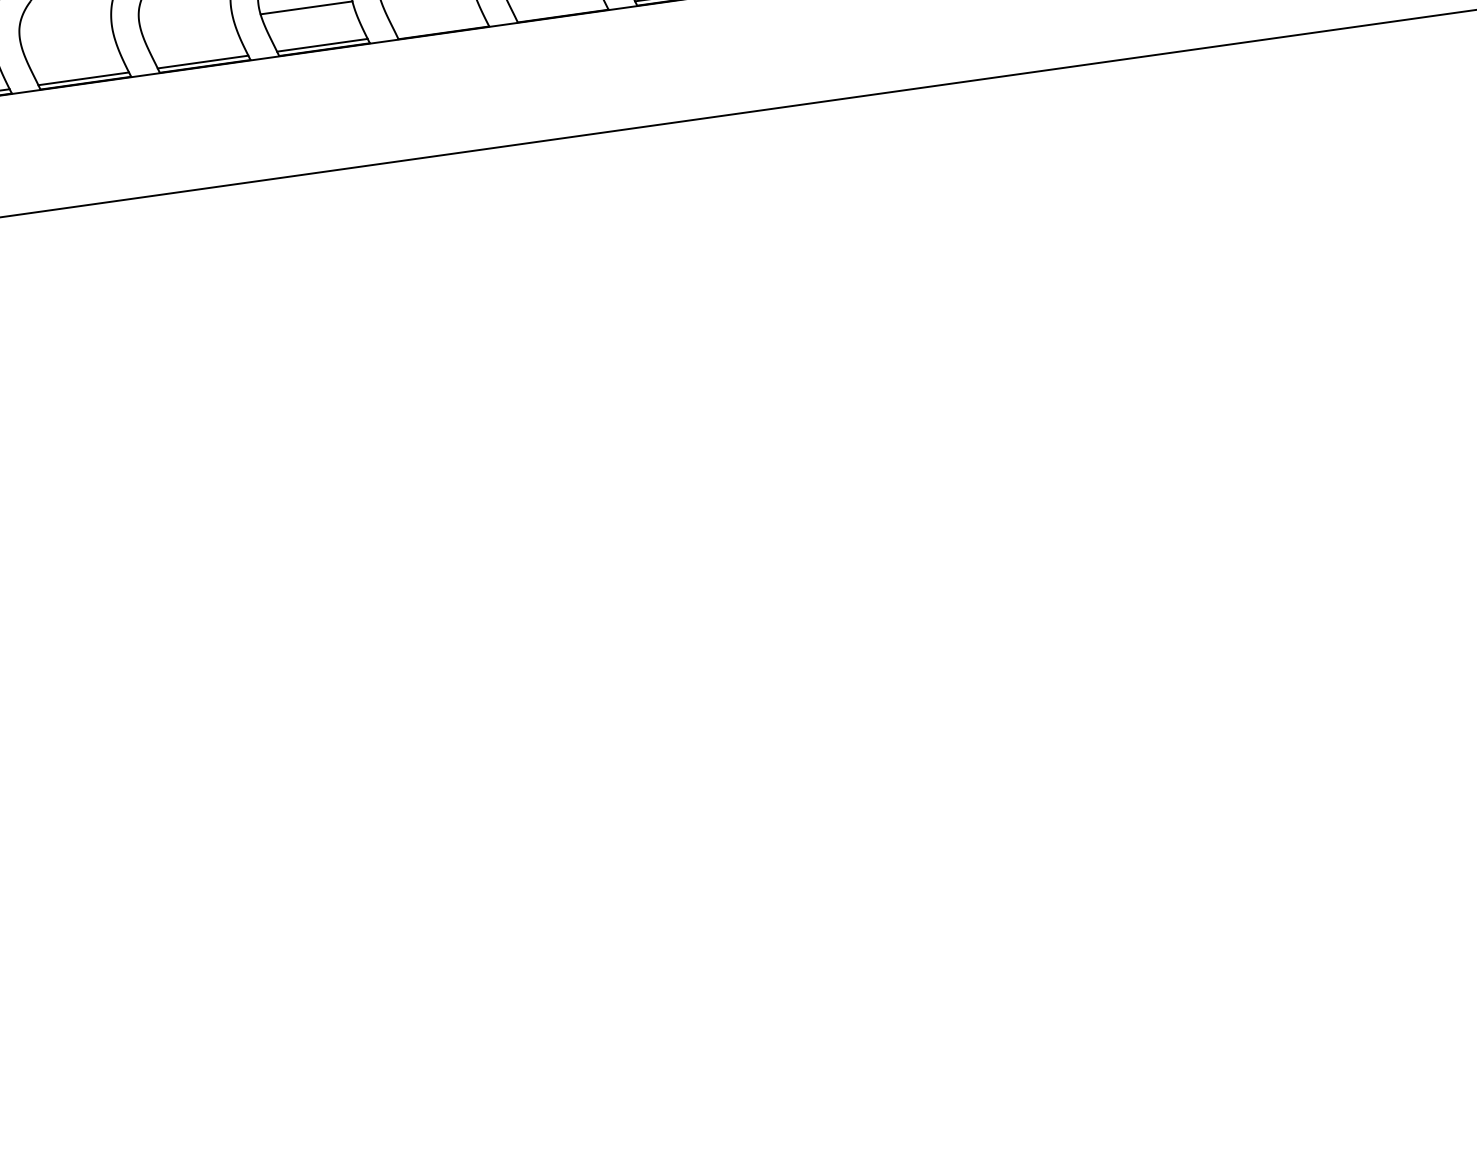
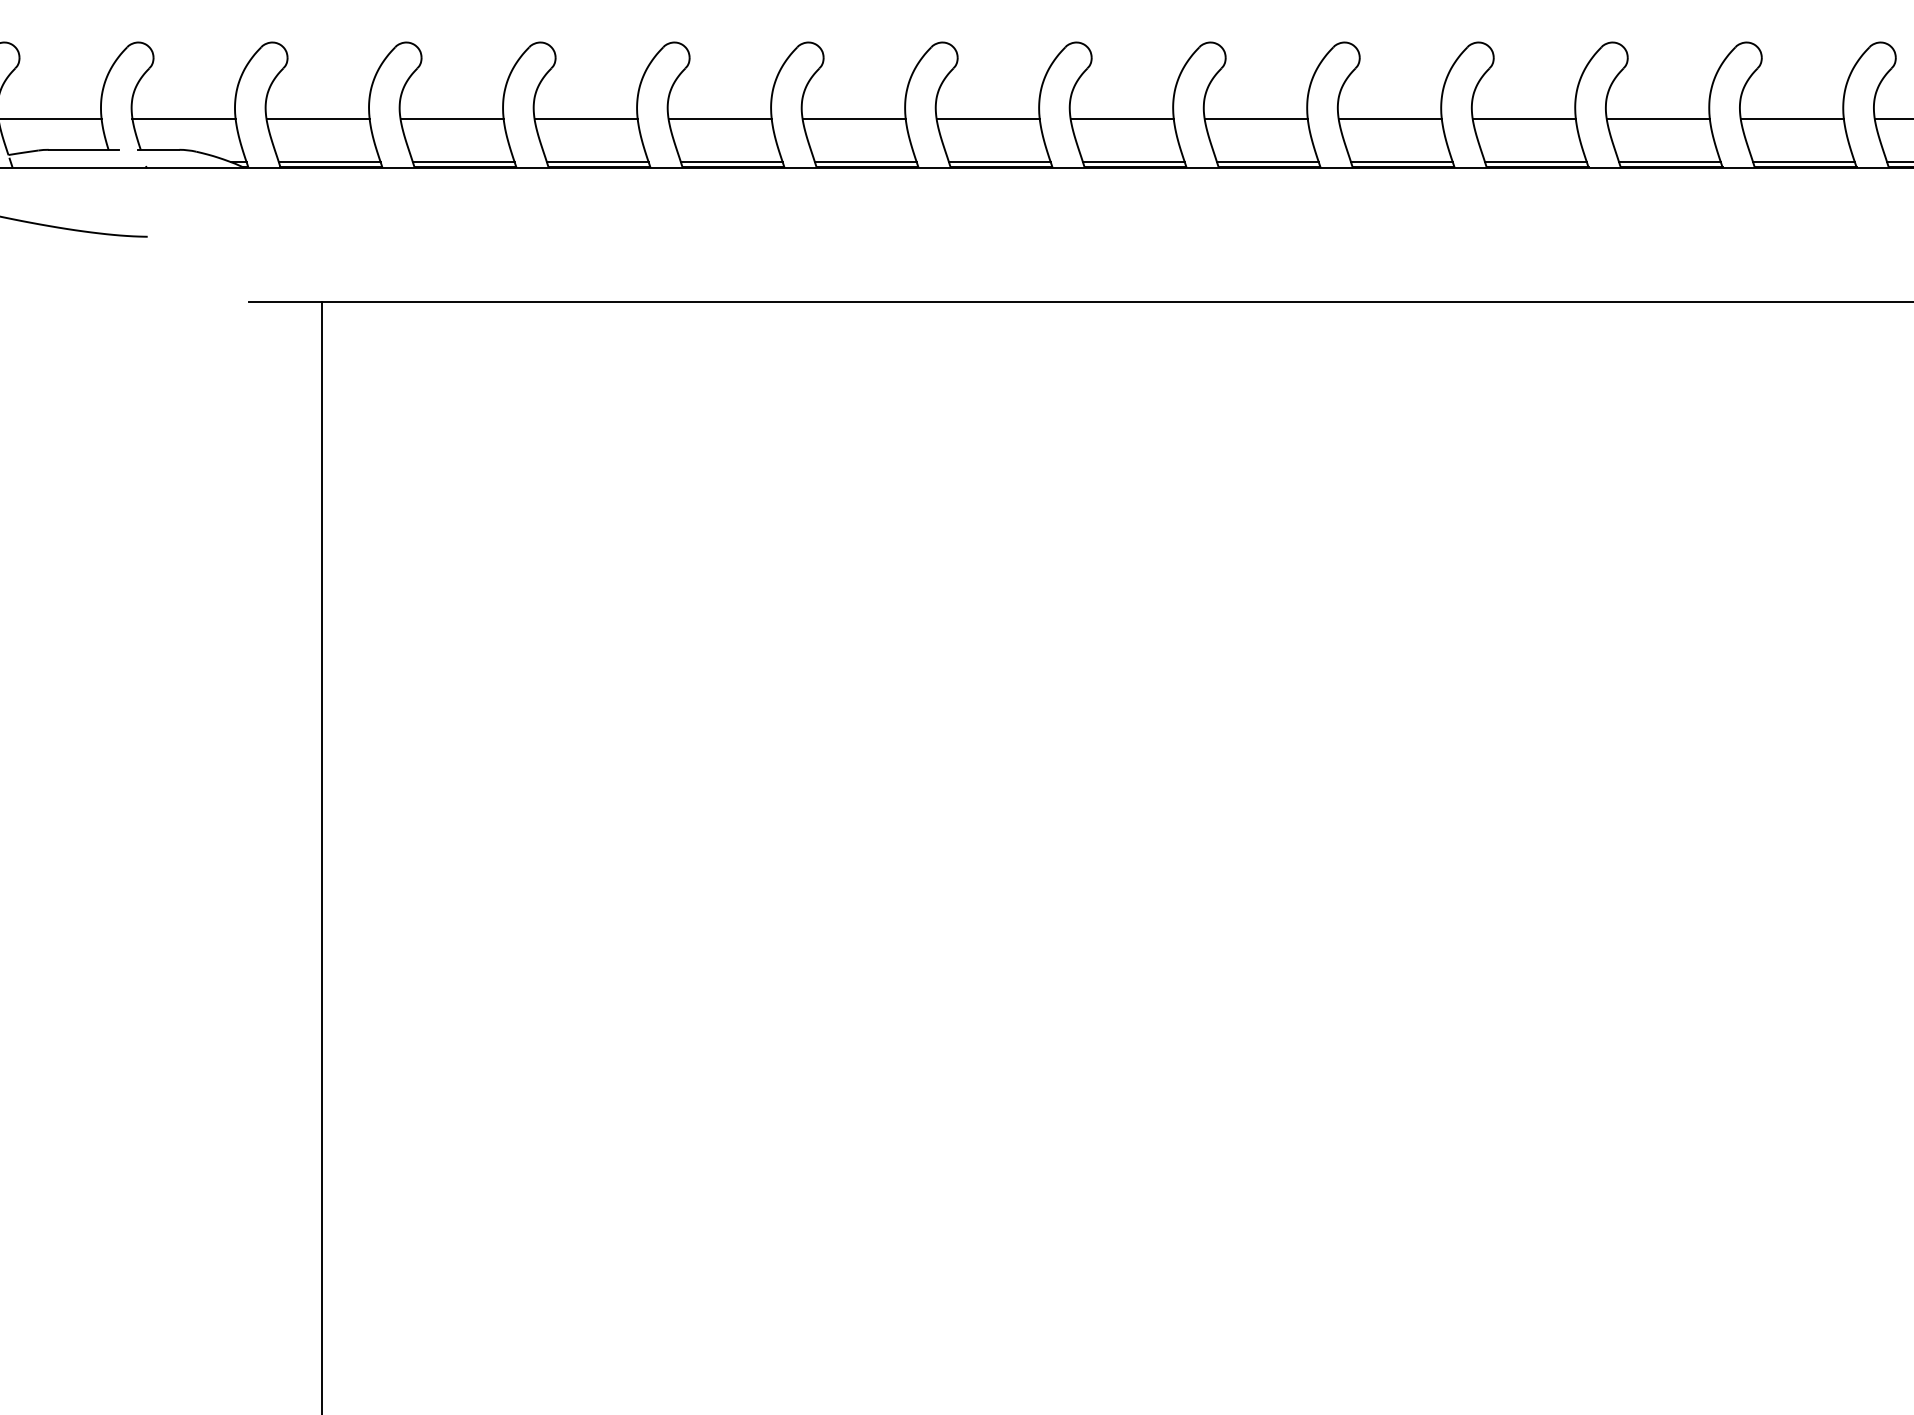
line: (560, 12) -> (1133, 162), added
line: (186, 24) -> (719, 118), added
line: (441, 28) -> (999, 162), added
line: (67, 41) -> (585, 118), added

